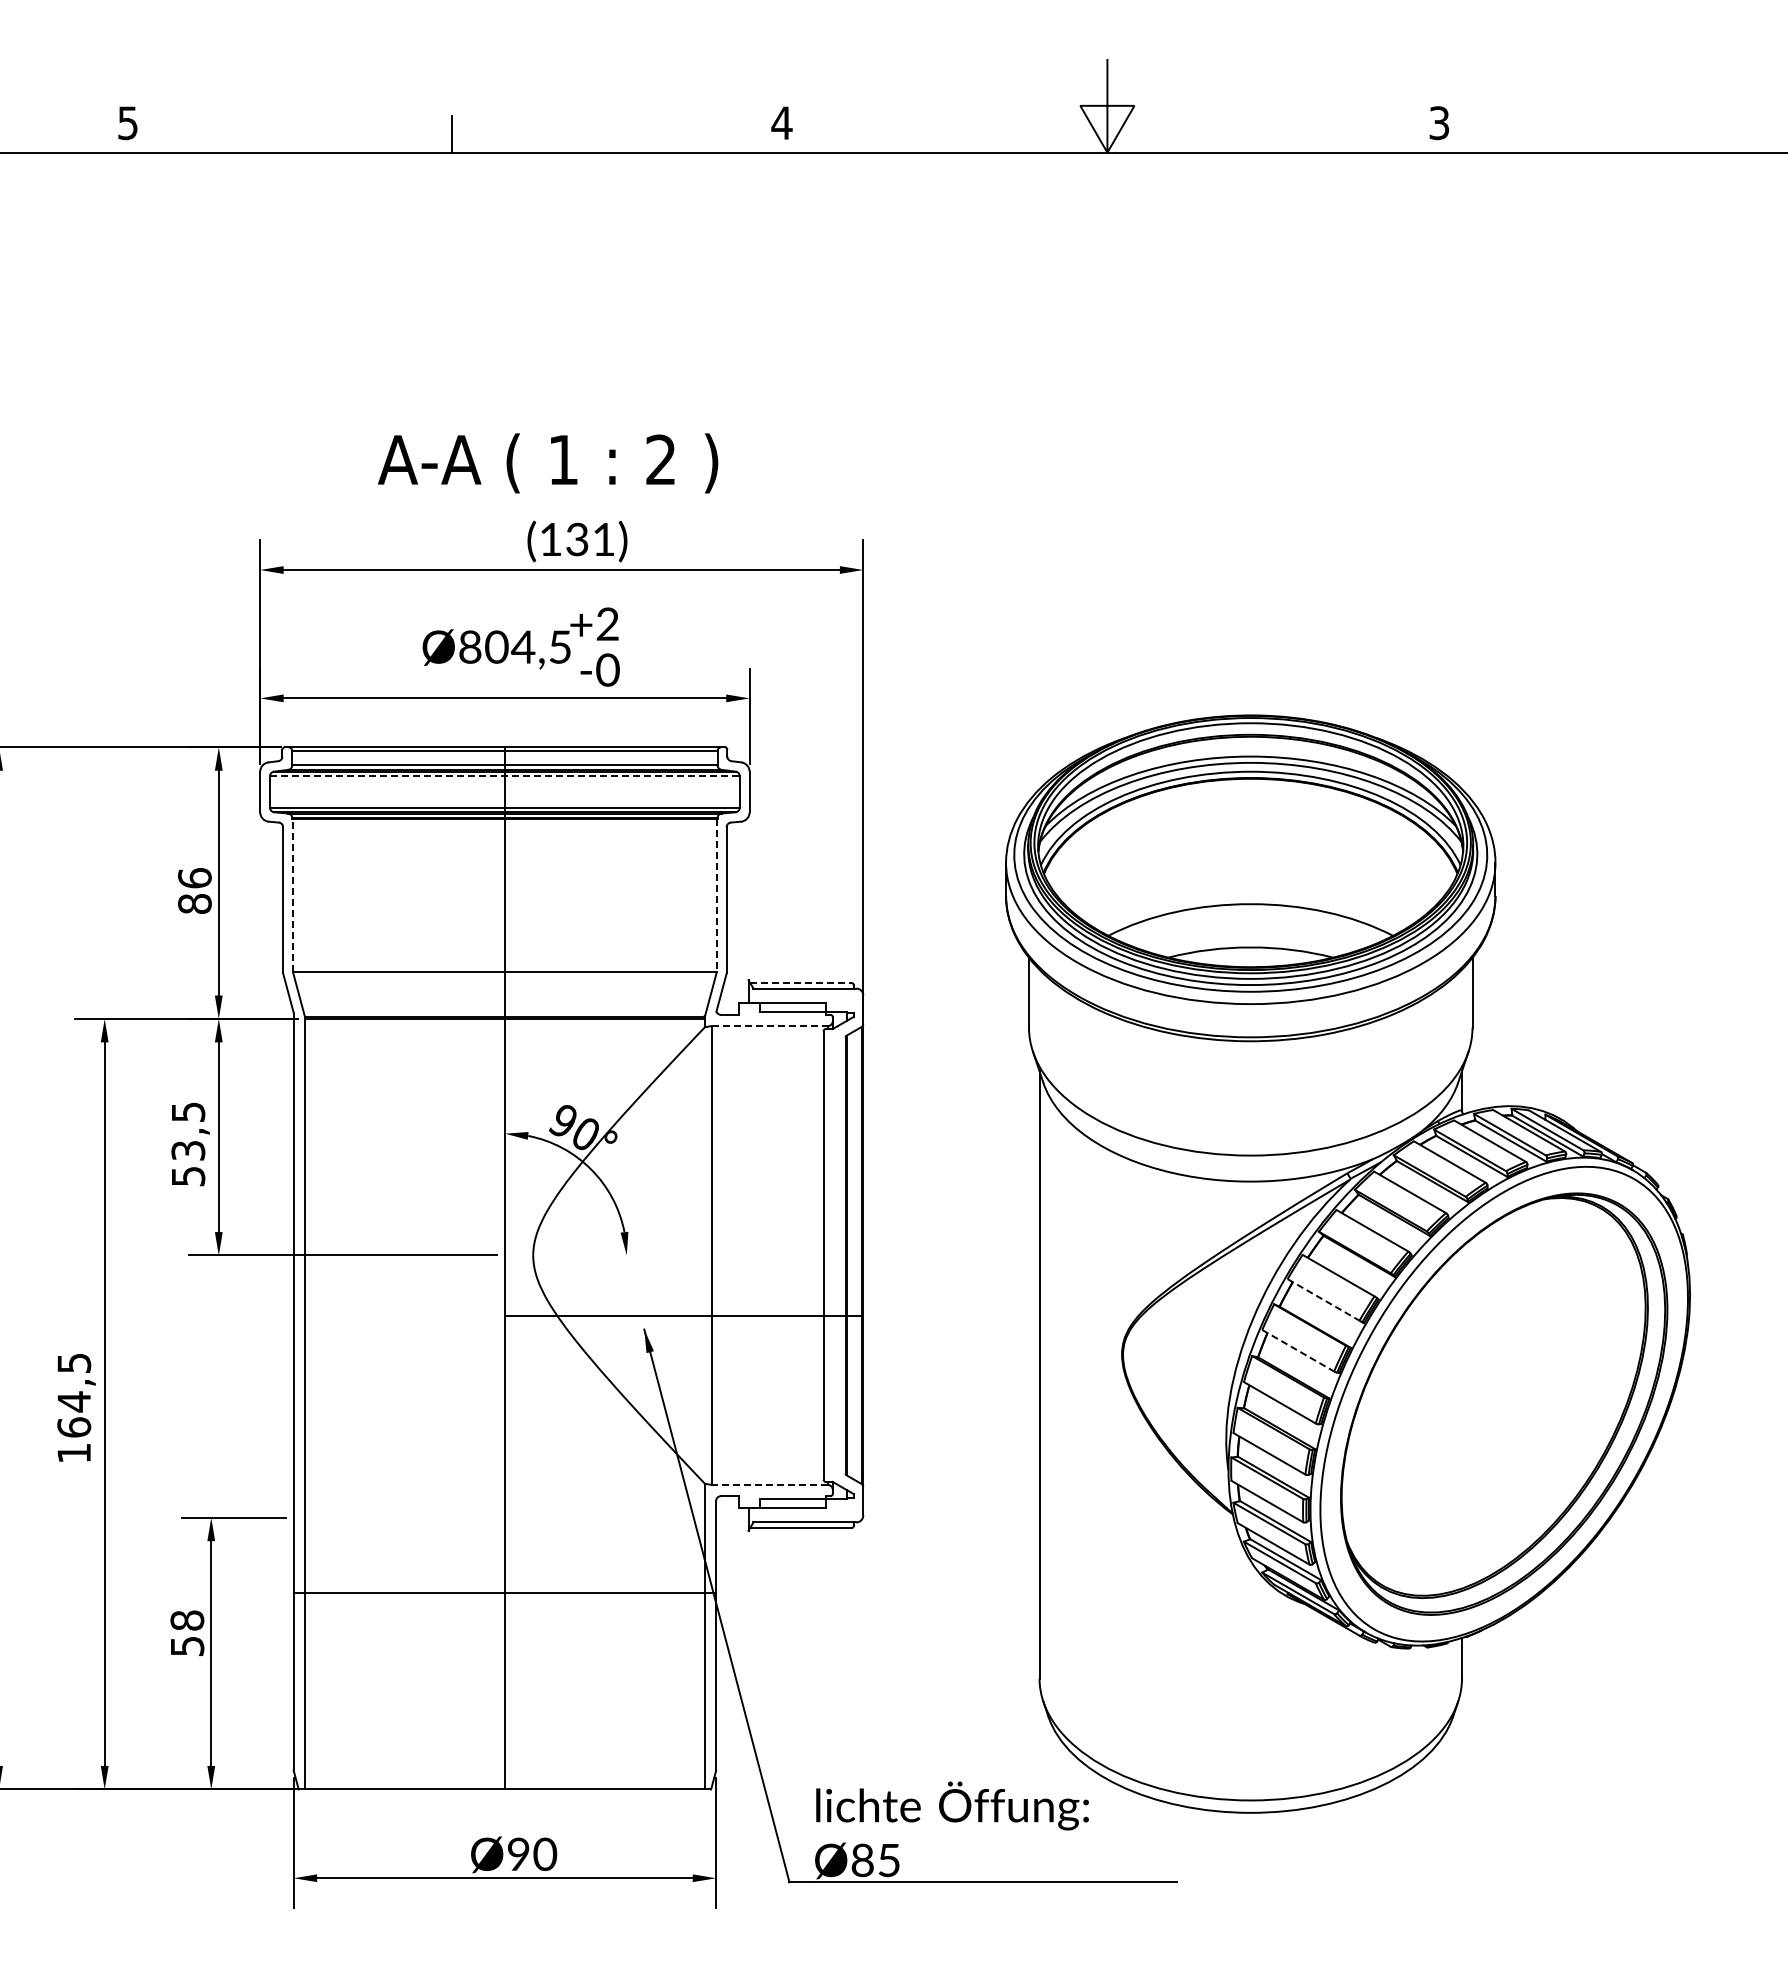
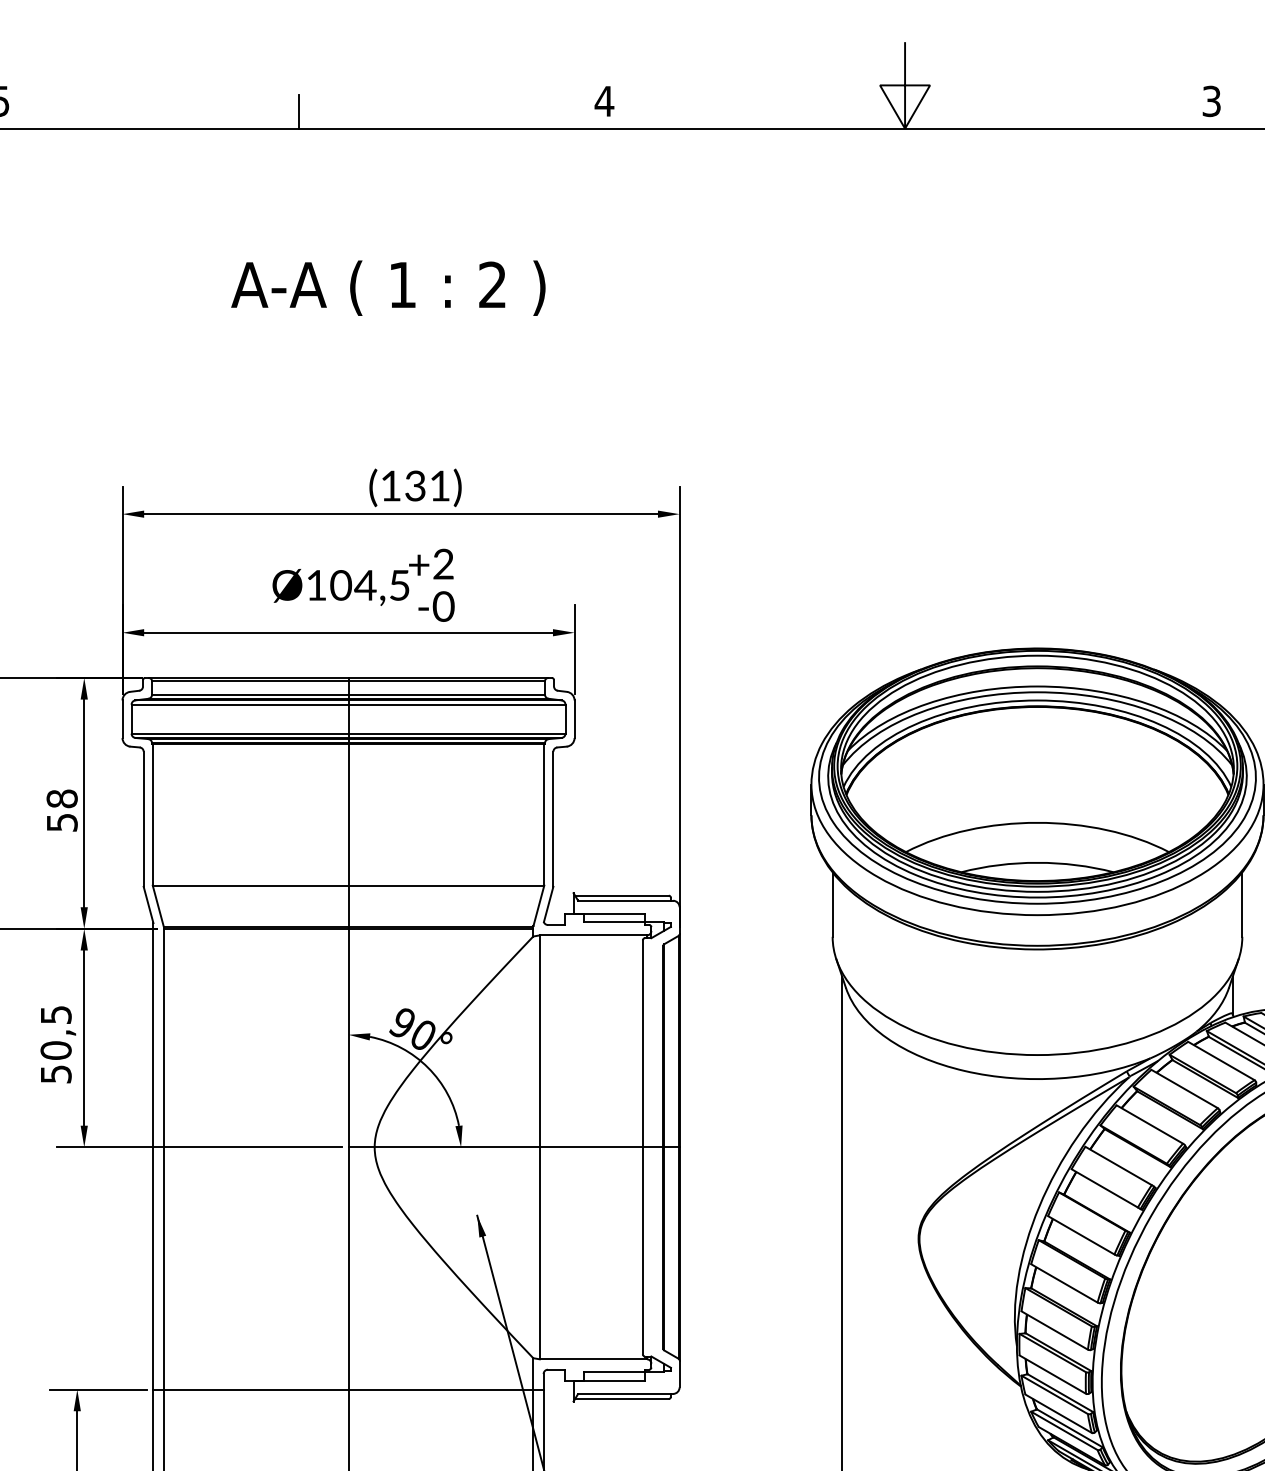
text: (547, 463) -> (387, 288), moved
text: (470, 646) -> (316, 584), Ø804,5 -> Ø104,5
line: (504, 776) -> (348, 704), dashed -> solid
text: (194, 891) -> (61, 811), 86 -> 58
line: (293, 895) -> (153, 814), dashed -> solid
line: (716, 895) -> (543, 814), dashed -> solid
line: (800, 983) -> (621, 896), dashed -> solid
line: (770, 1026) -> (593, 935), dashed -> solid
text: (188, 1150) -> (56, 1050), 53,5 -> 50,5
line: (1324, 1300) -> (1105, 1188), dashed -> solid
line: (683, 1315) -> (513, 1147), moved
line: (1298, 1350) -> (1081, 1235), dashed -> solid
line: (769, 1484) -> (592, 1358), dashed -> solid
line: (504, 1592) -> (348, 1389), moved

